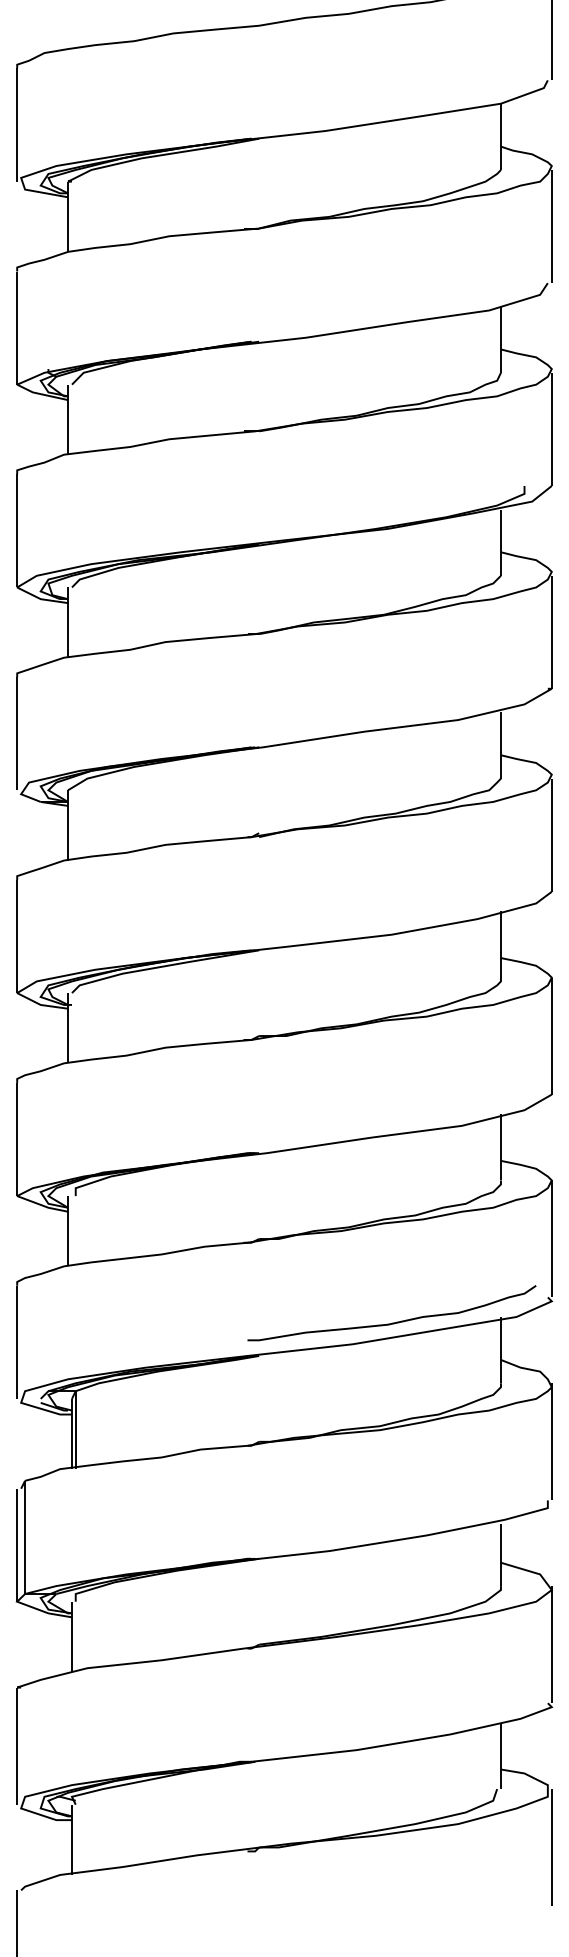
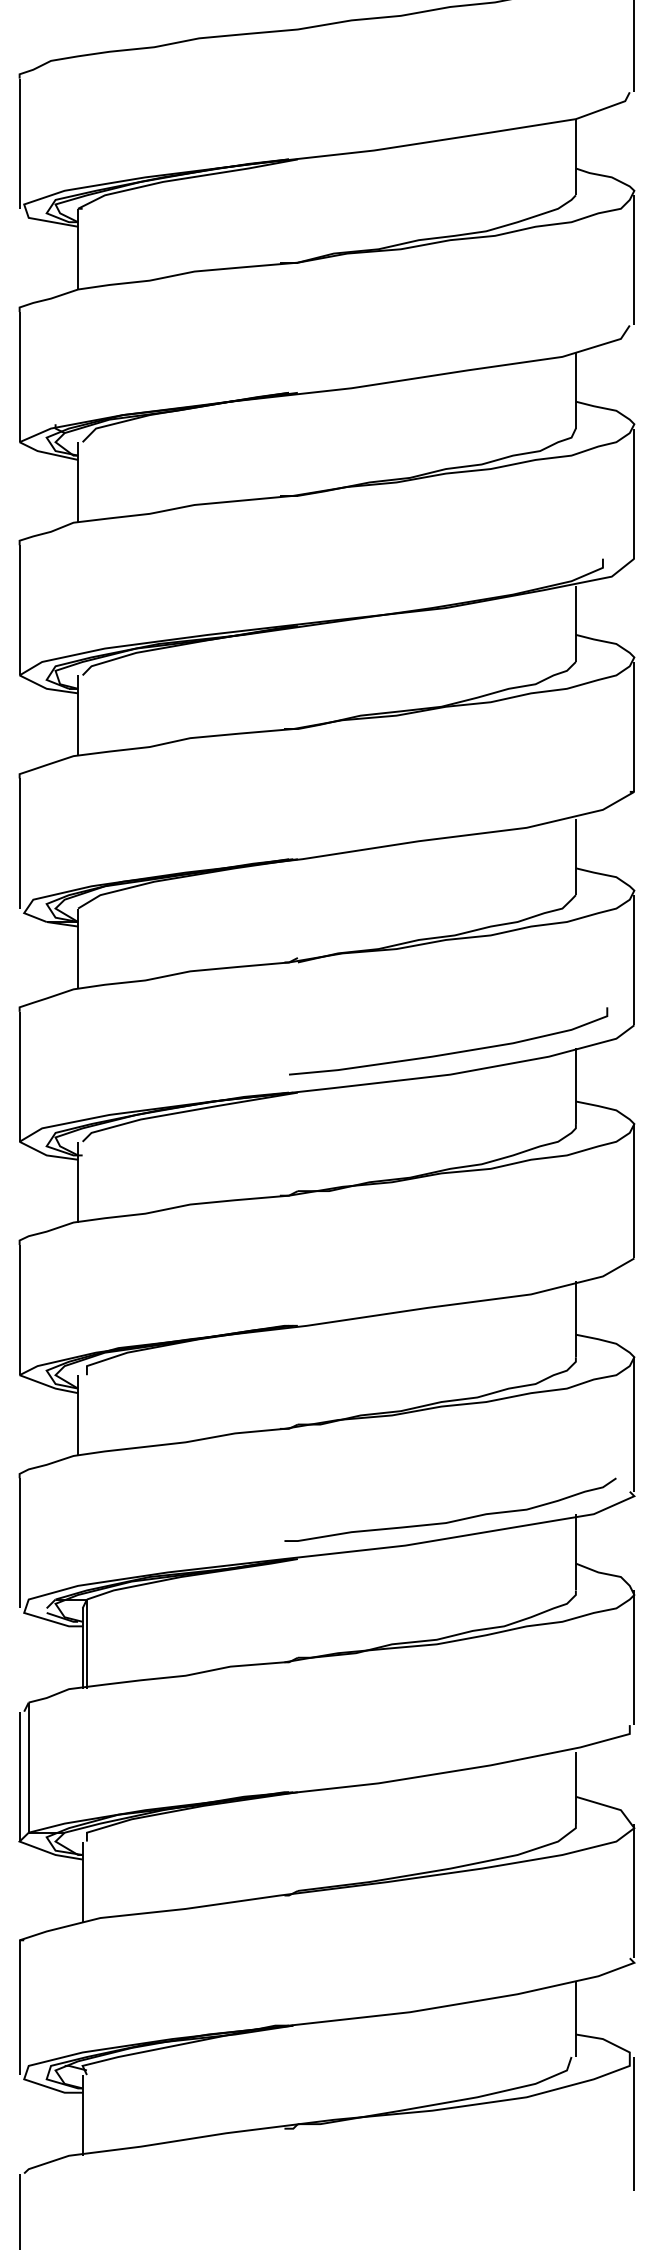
curve: (391, 915) -> (449, 1052), added

